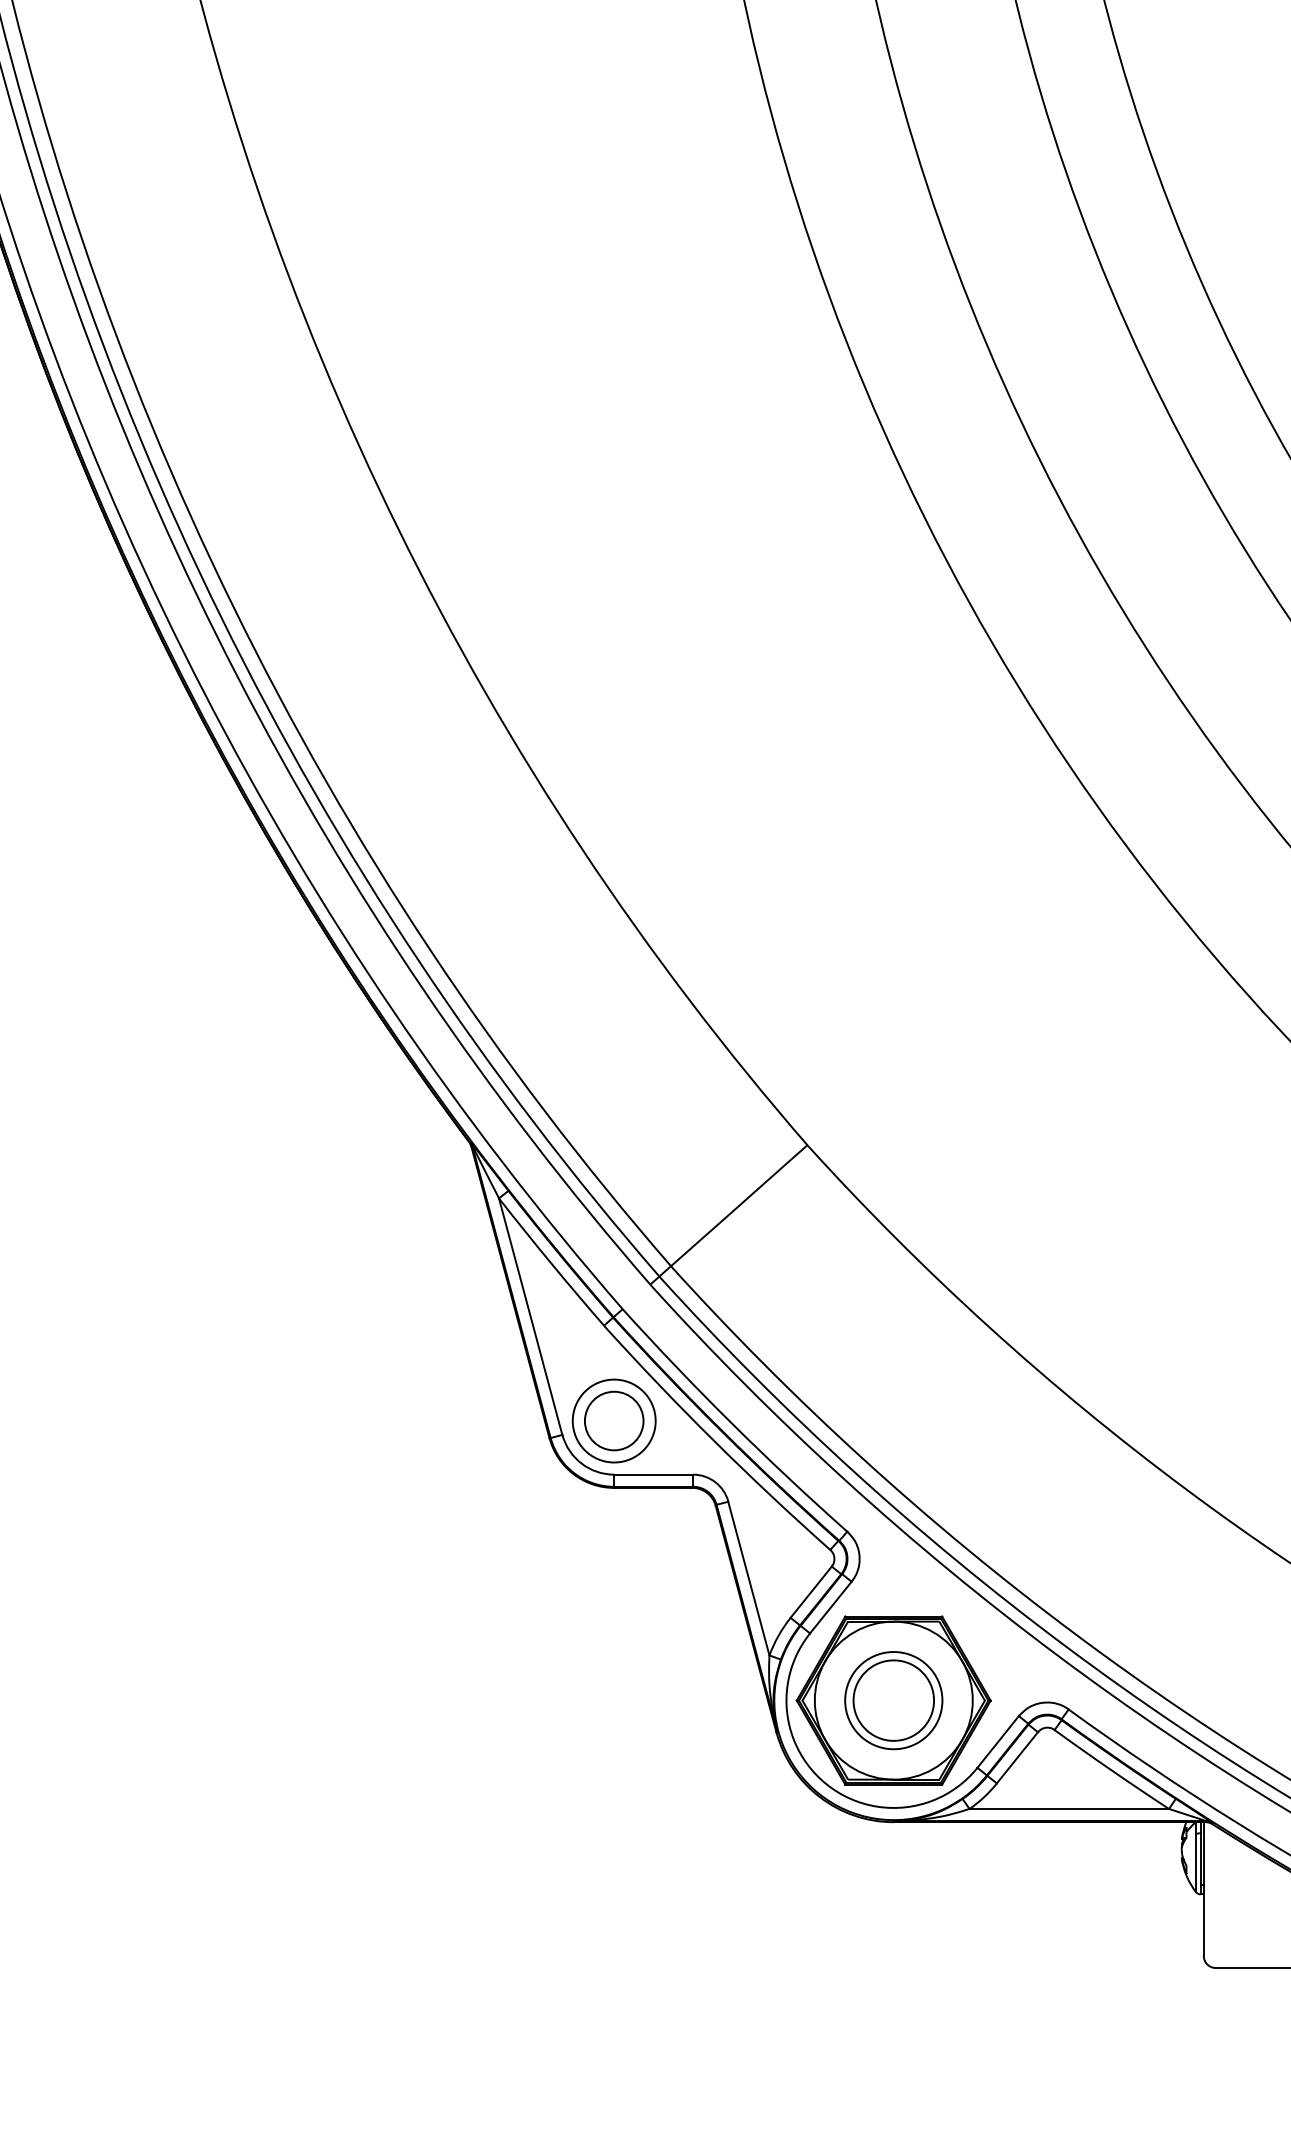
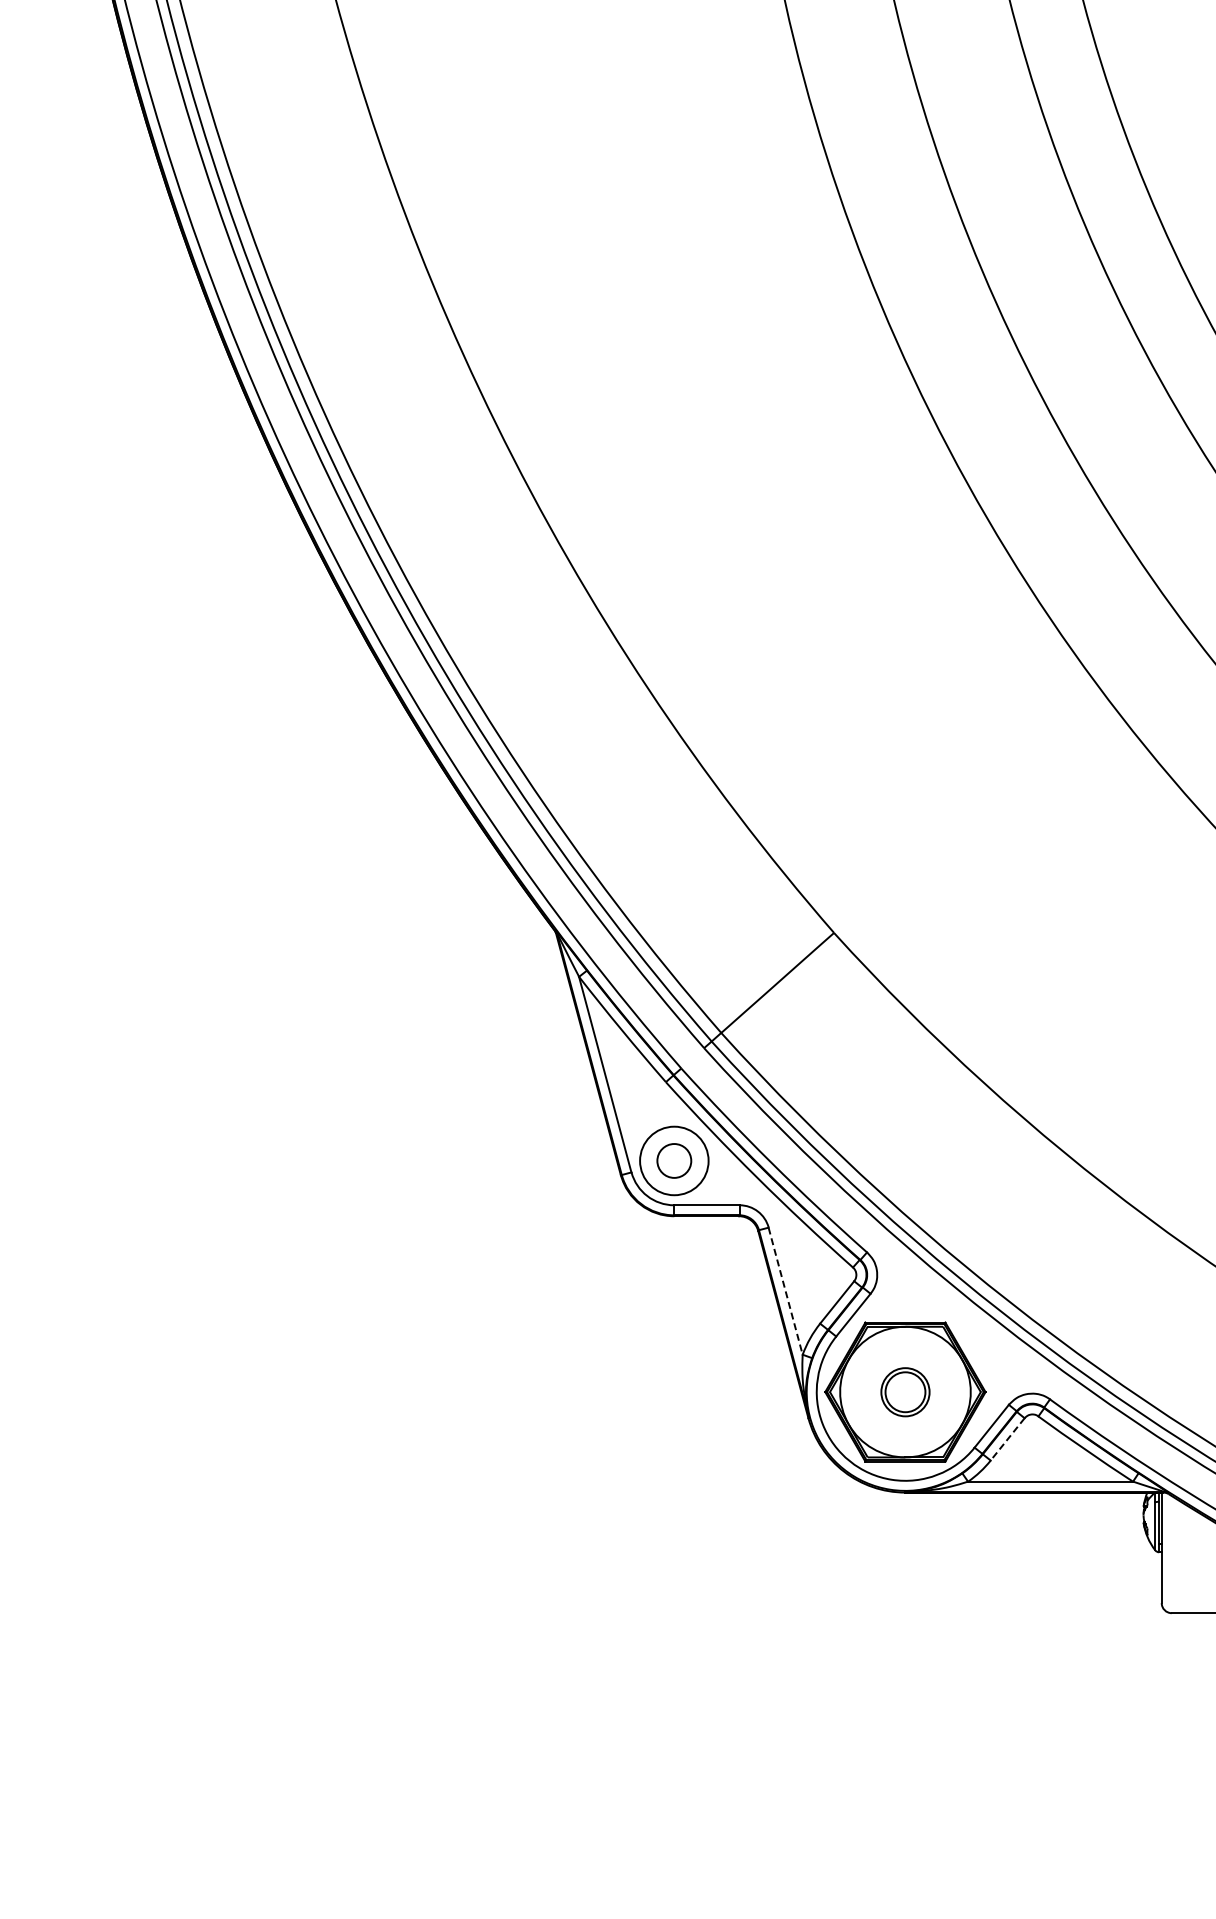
circle: (614, 1420) -> (674, 1160), size x0.7
line: (748, 1578) -> (785, 1291), solid -> dashed
part: (893, 1701) -> (905, 1392), size x0.6
line: (1017, 1757) -> (1007, 1439), solid -> dashed

